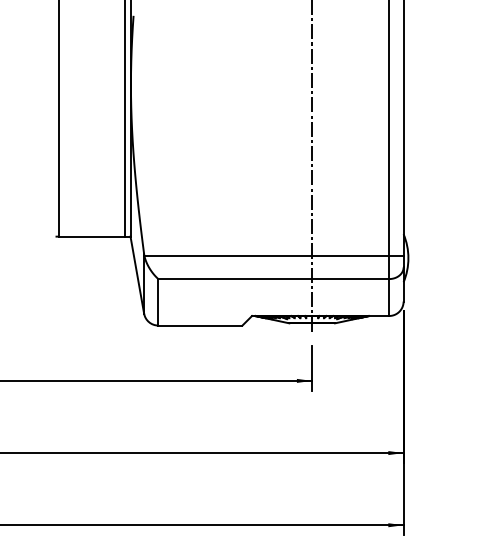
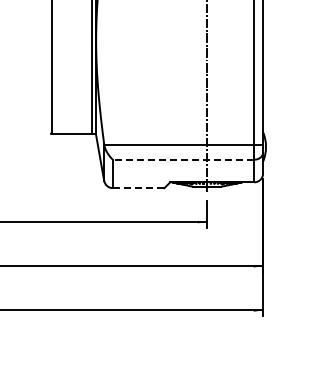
line: (273, 278) -> (183, 159), solid -> dashed
line: (200, 326) -> (138, 188), solid -> dashed

